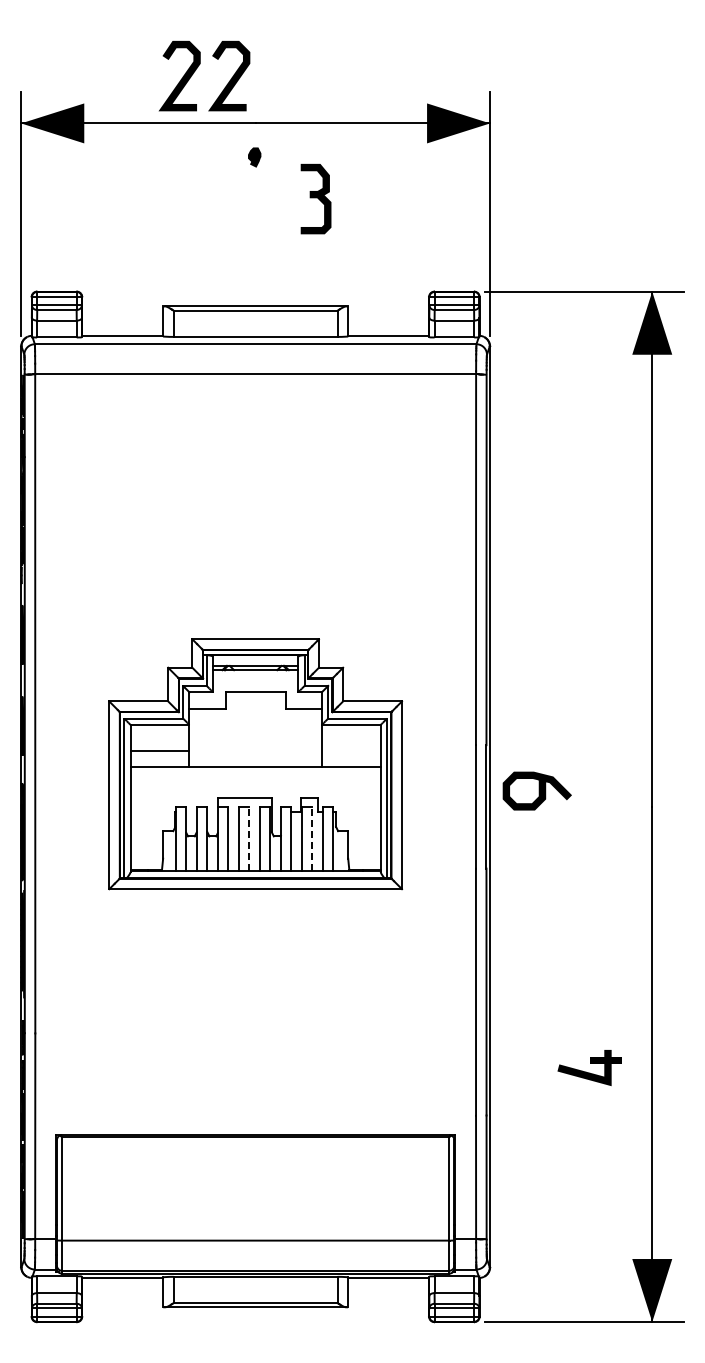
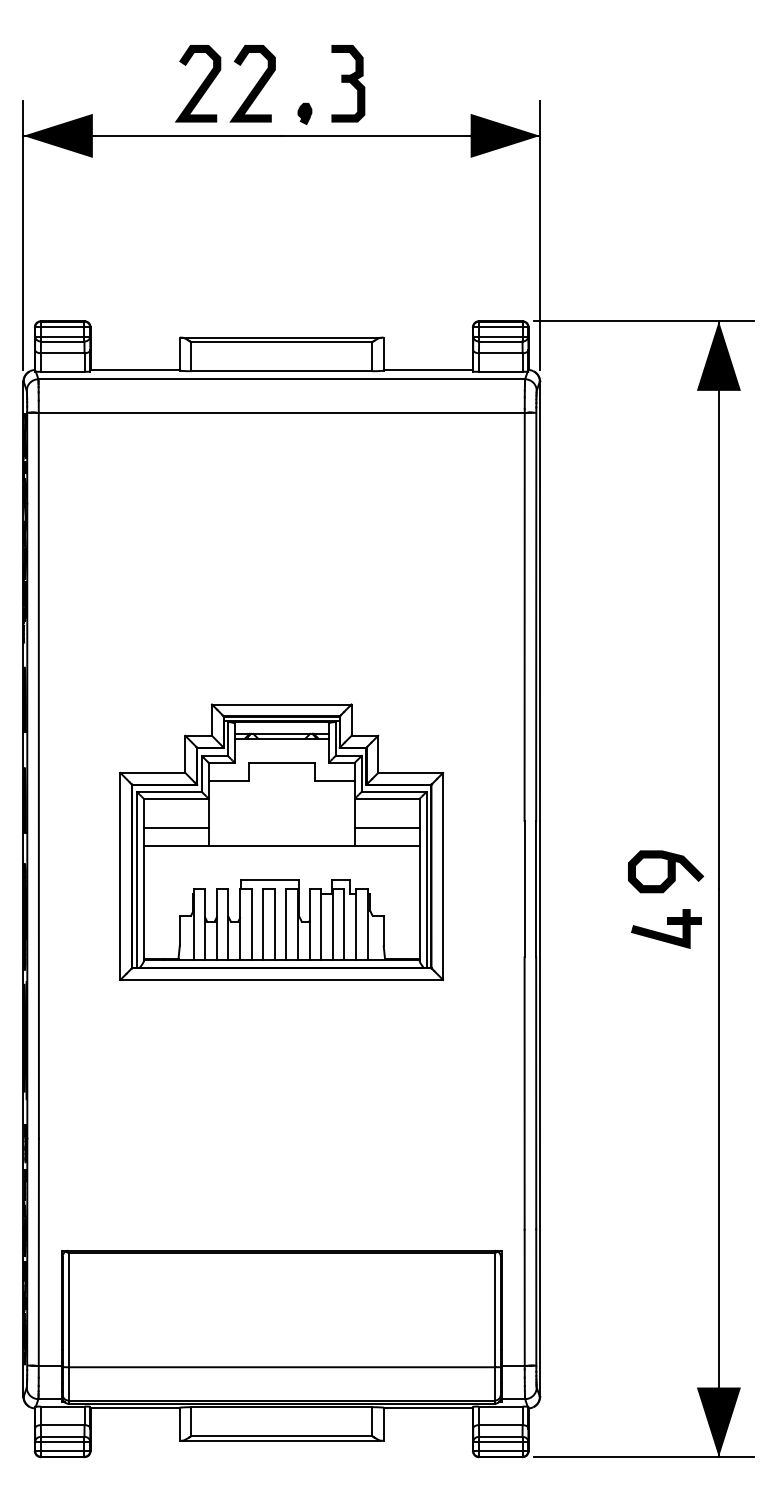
part: (254, 157) -> (304, 113), moved
part: (315, 198) -> (347, 83), moved
line: (350, 751) -> (386, 828), added
curve: (538, 790) -> (667, 871), moved
line: (249, 838) -> (274, 924), dashed -> solid
line: (312, 838) -> (344, 924), dashed -> solid
part: (589, 1067) -> (666, 928), moved

